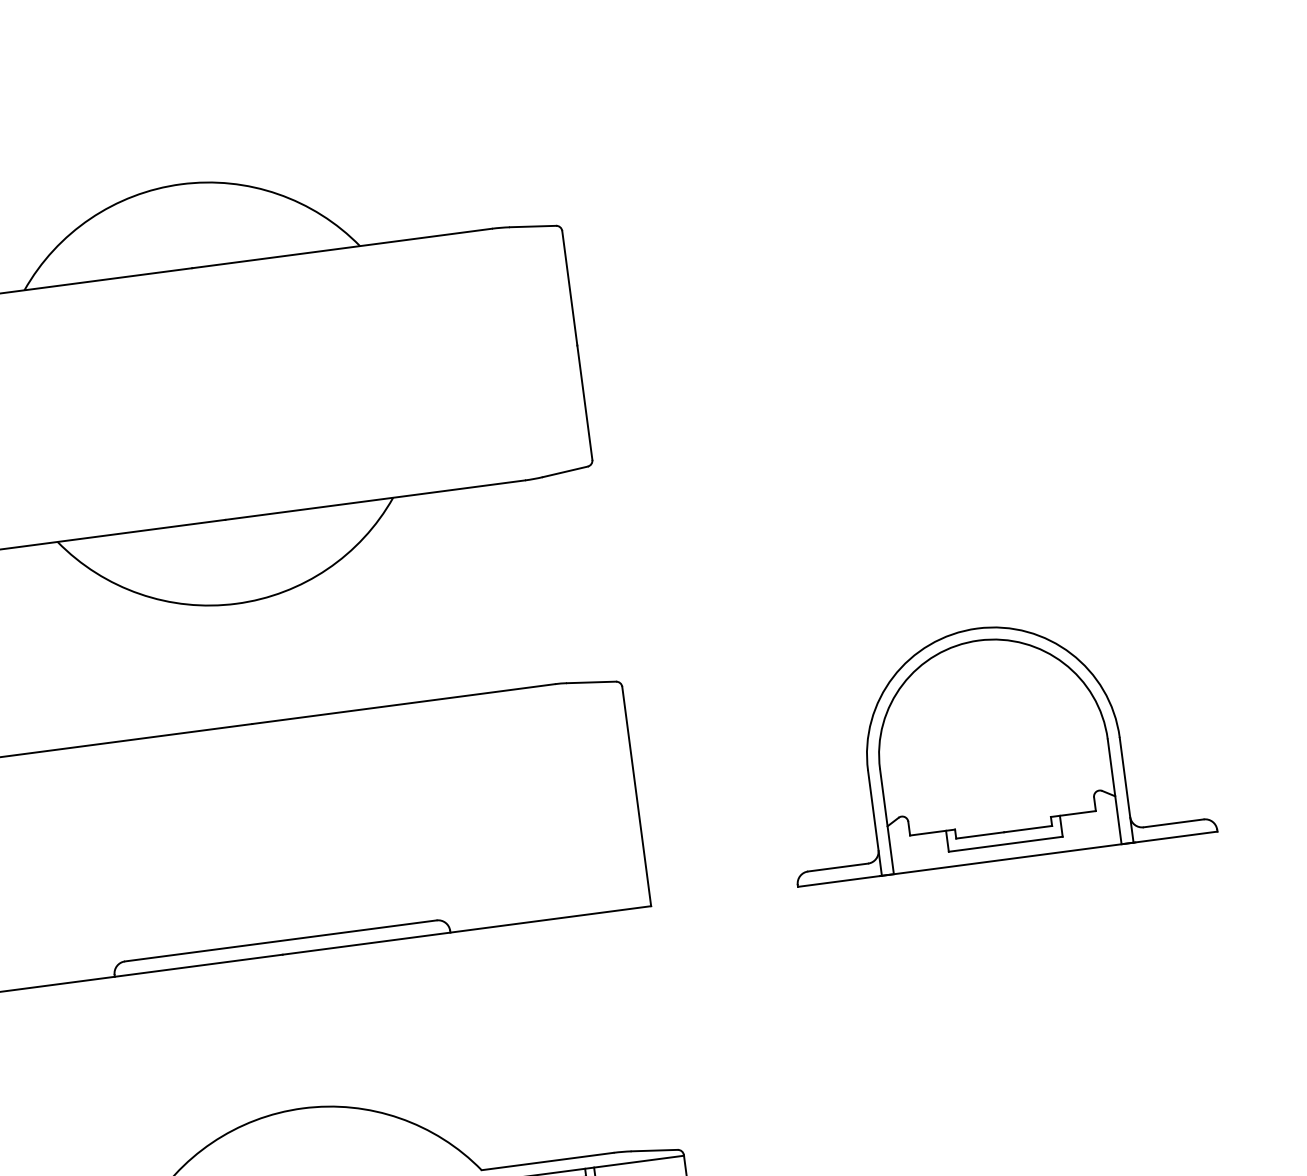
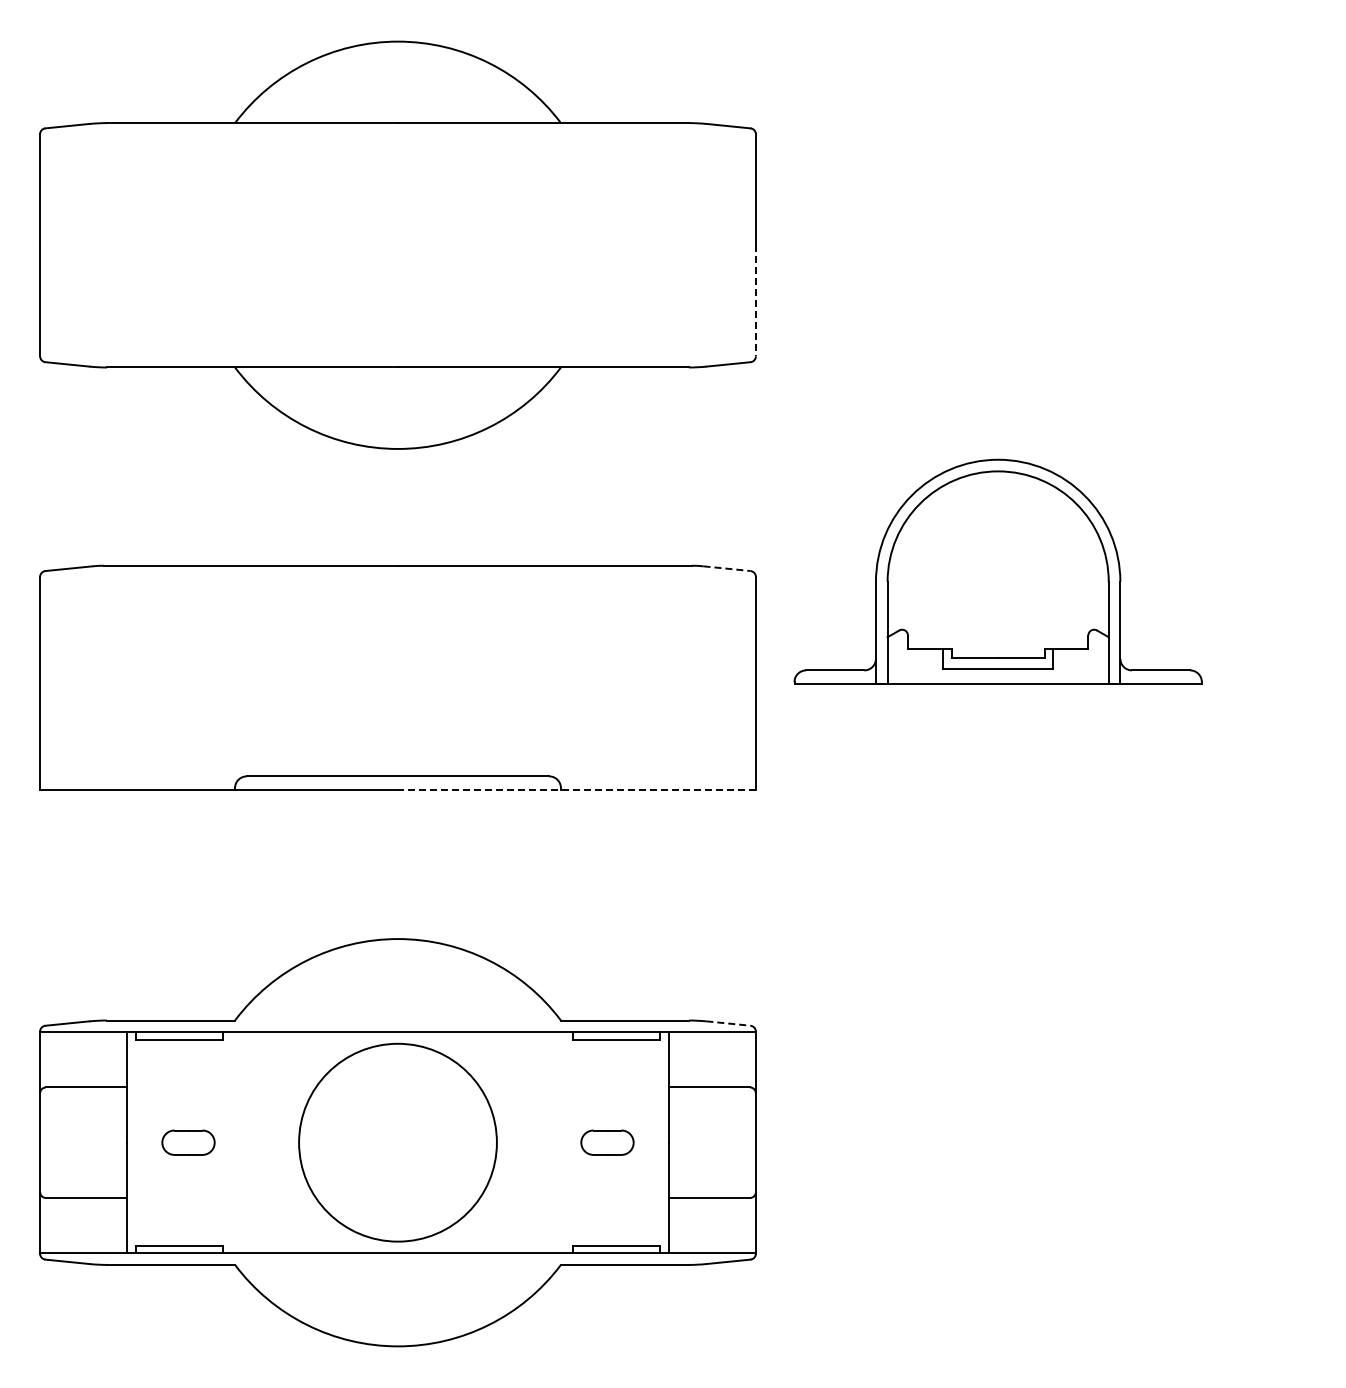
line: (584, 402) -> (755, 300), solid -> dashed
line: (591, 682) -> (727, 568), solid -> dashed
part: (991, 743) -> (997, 571), moved
line: (466, 930) -> (576, 789), solid -> dashed
line: (654, 1150) -> (728, 1023), solid -> dashed

